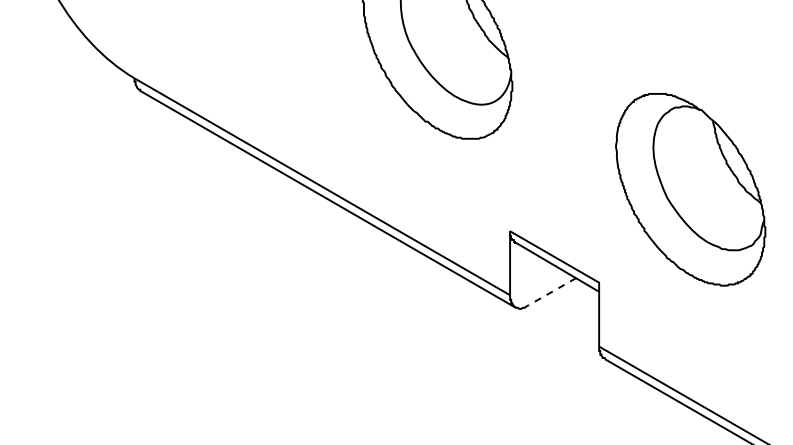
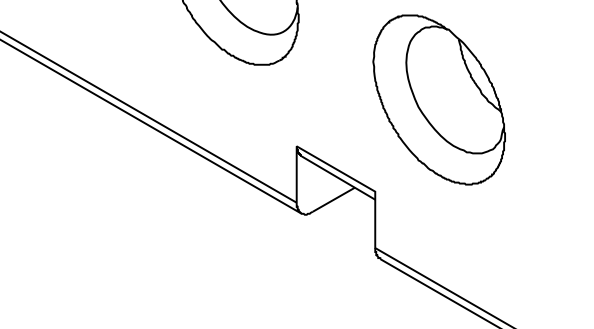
part: (690, 189) -> (439, 99), moved
line: (552, 291) -> (334, 199), dashed -> solid

